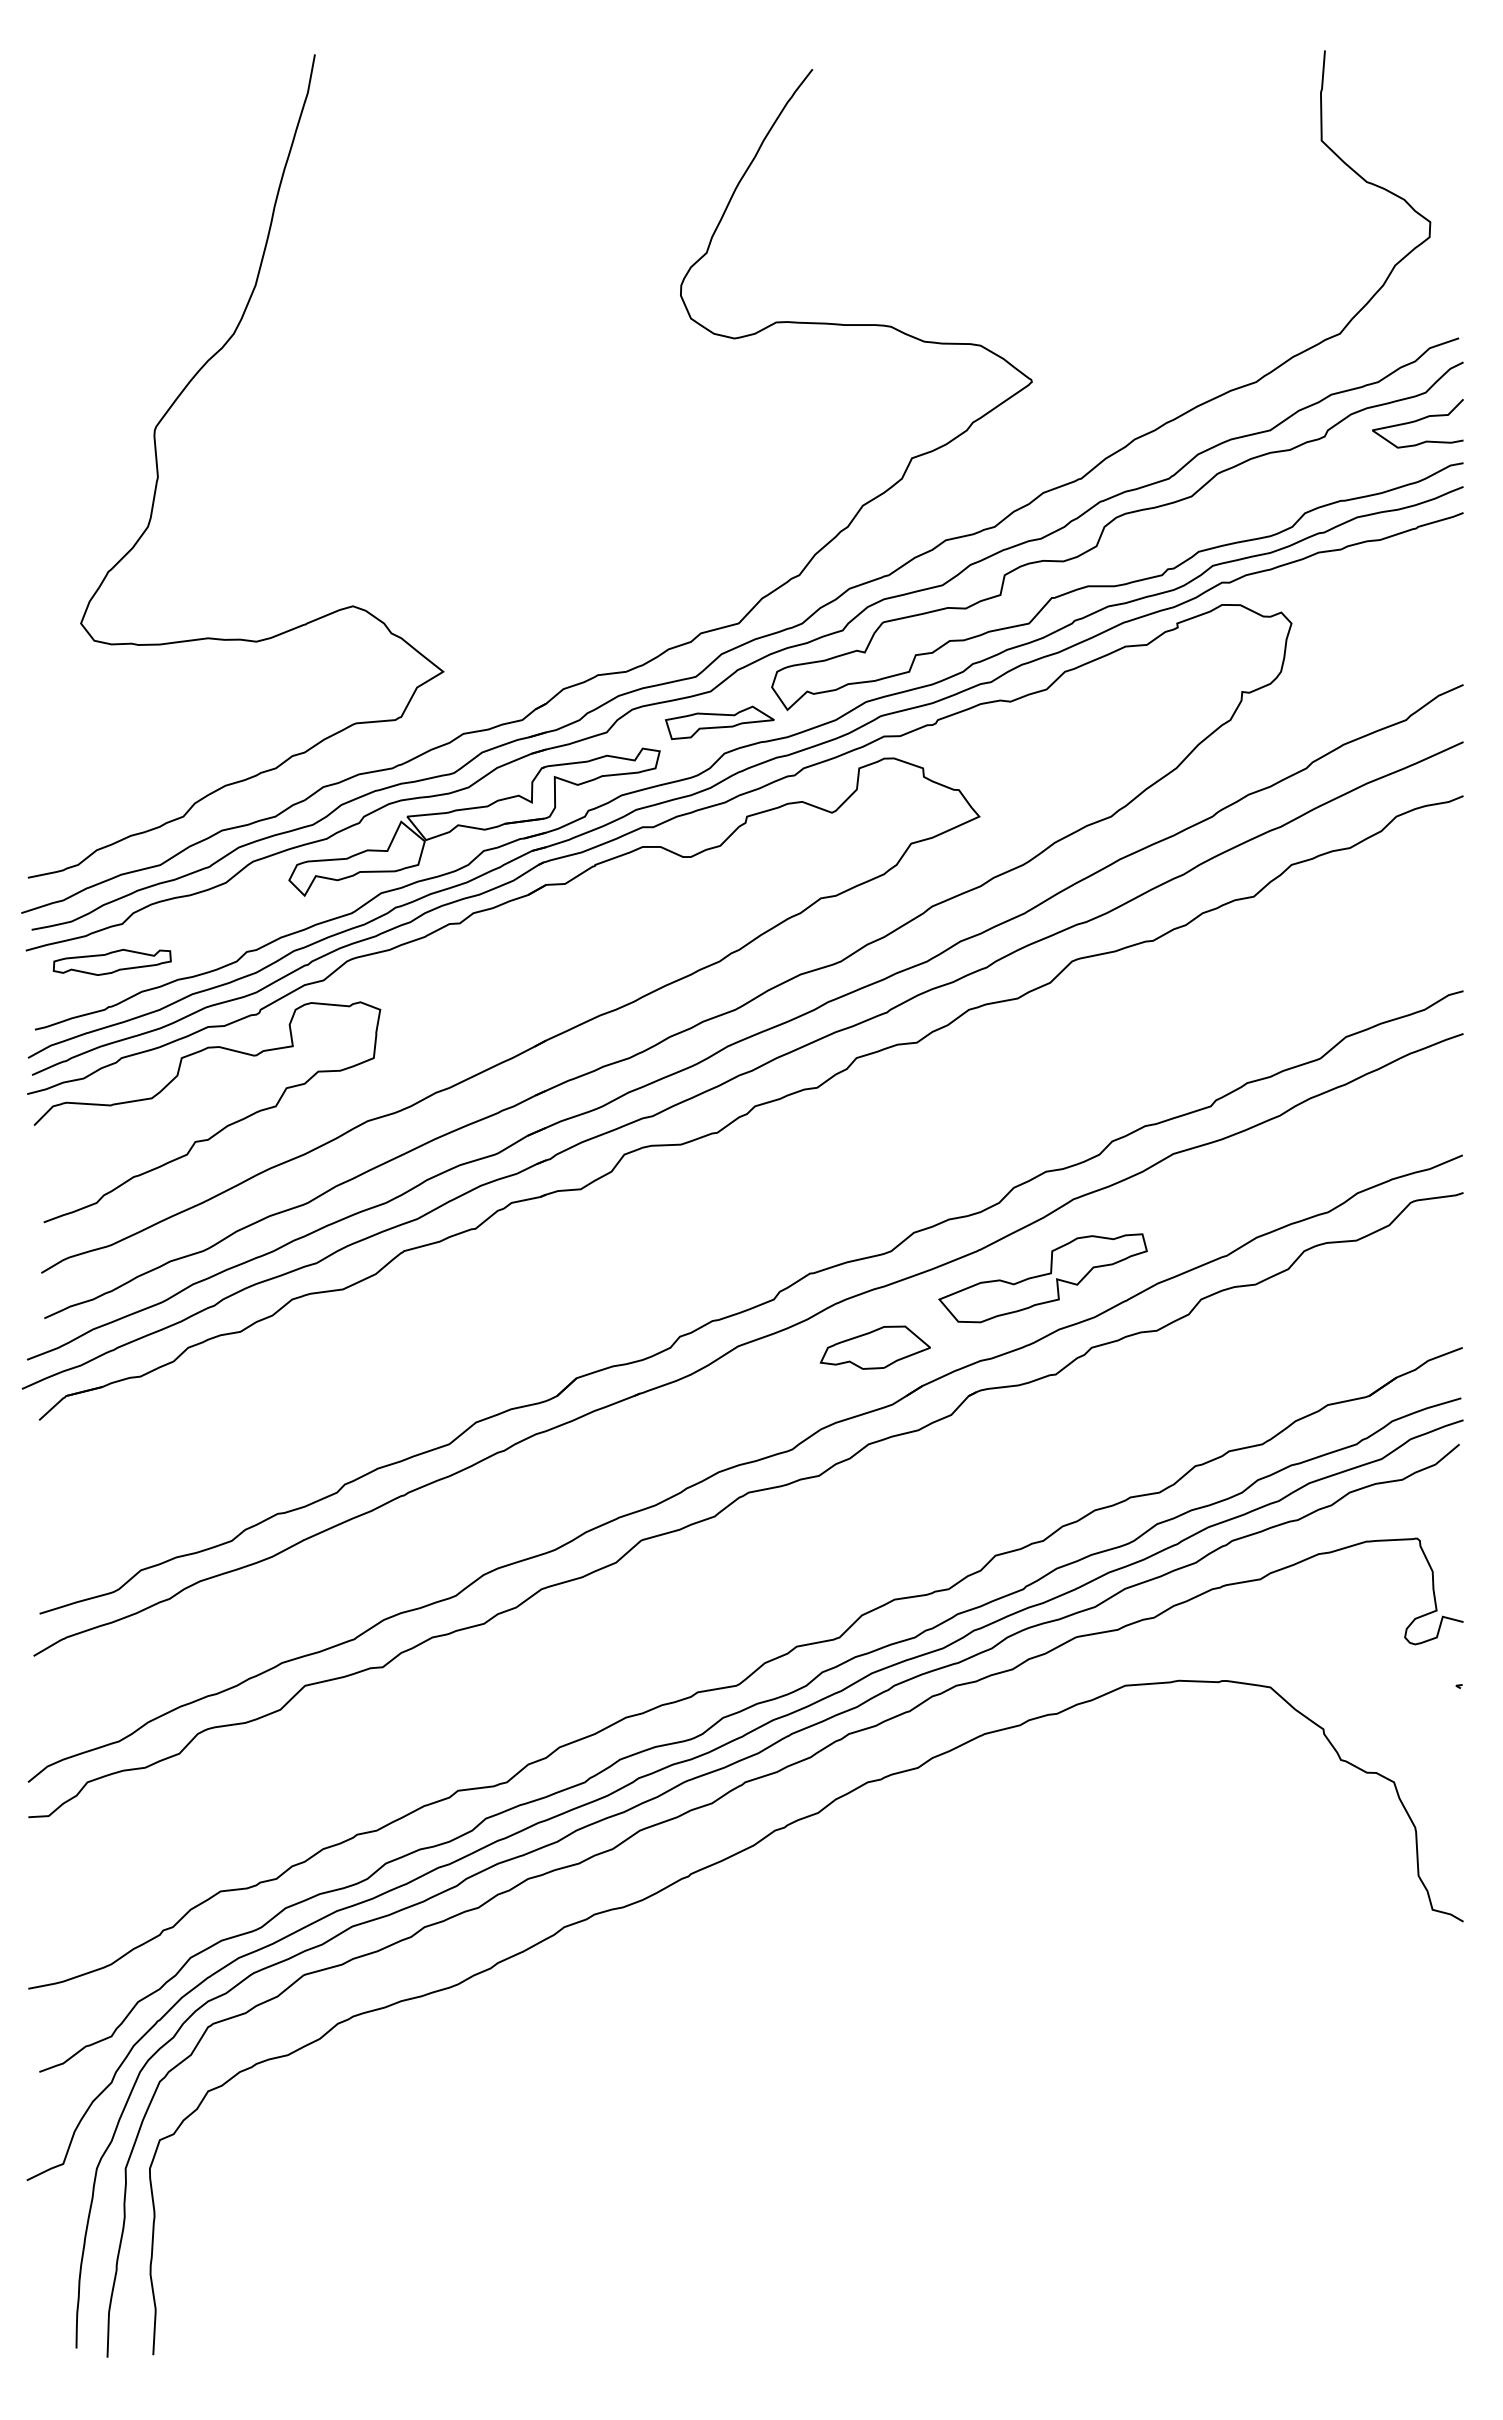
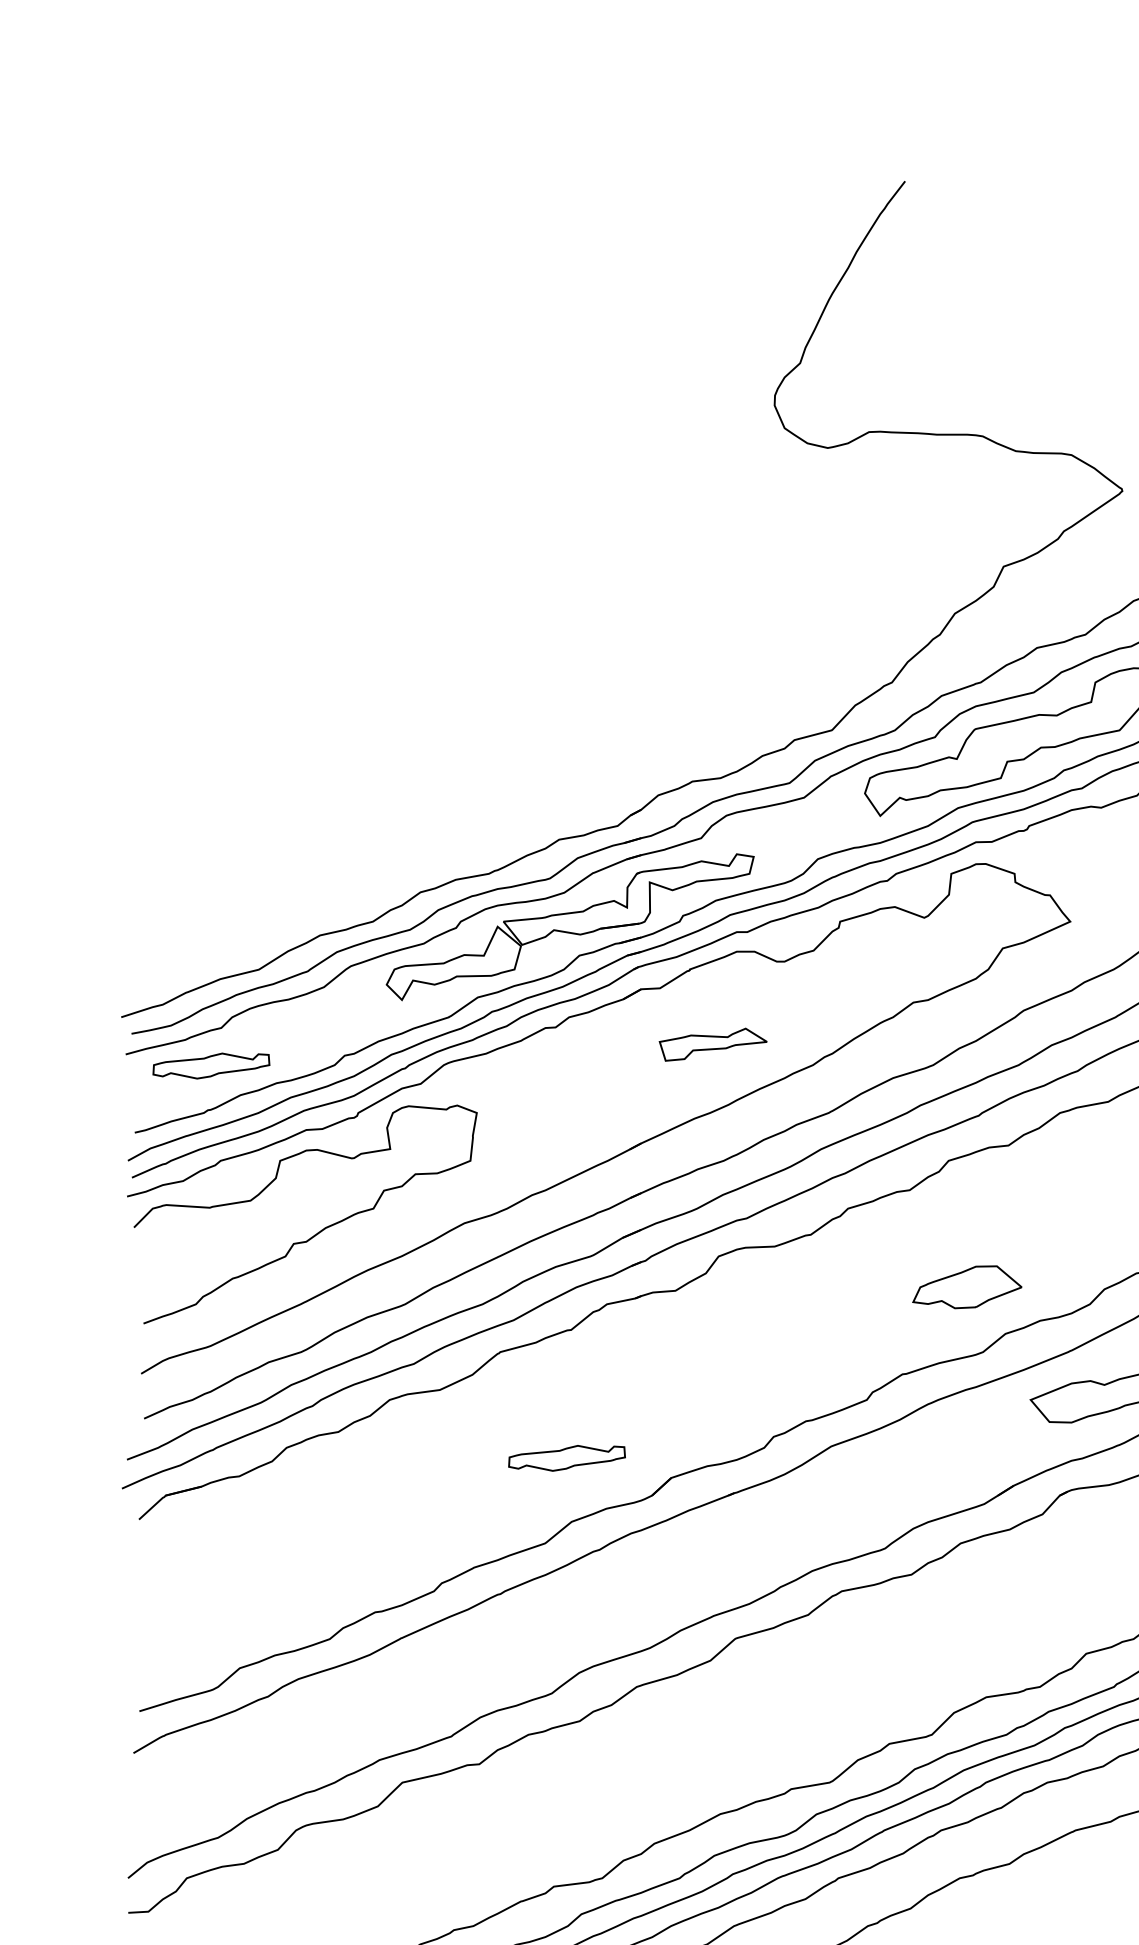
curve: (158, 468) -> (257, 576), removed
part: (719, 722) -> (712, 1044), moved
part: (874, 1347) -> (966, 1287), moved
part: (470, 1357) -> (566, 1457), added

